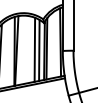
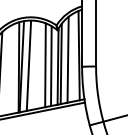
line: (51, 45) -> (67, 59), added
line: (21, 49) -> (28, 64), added

